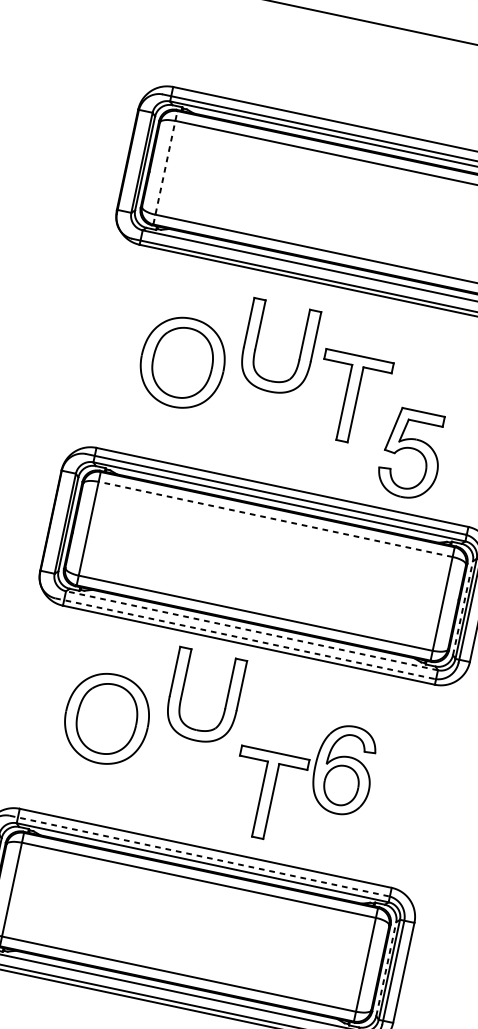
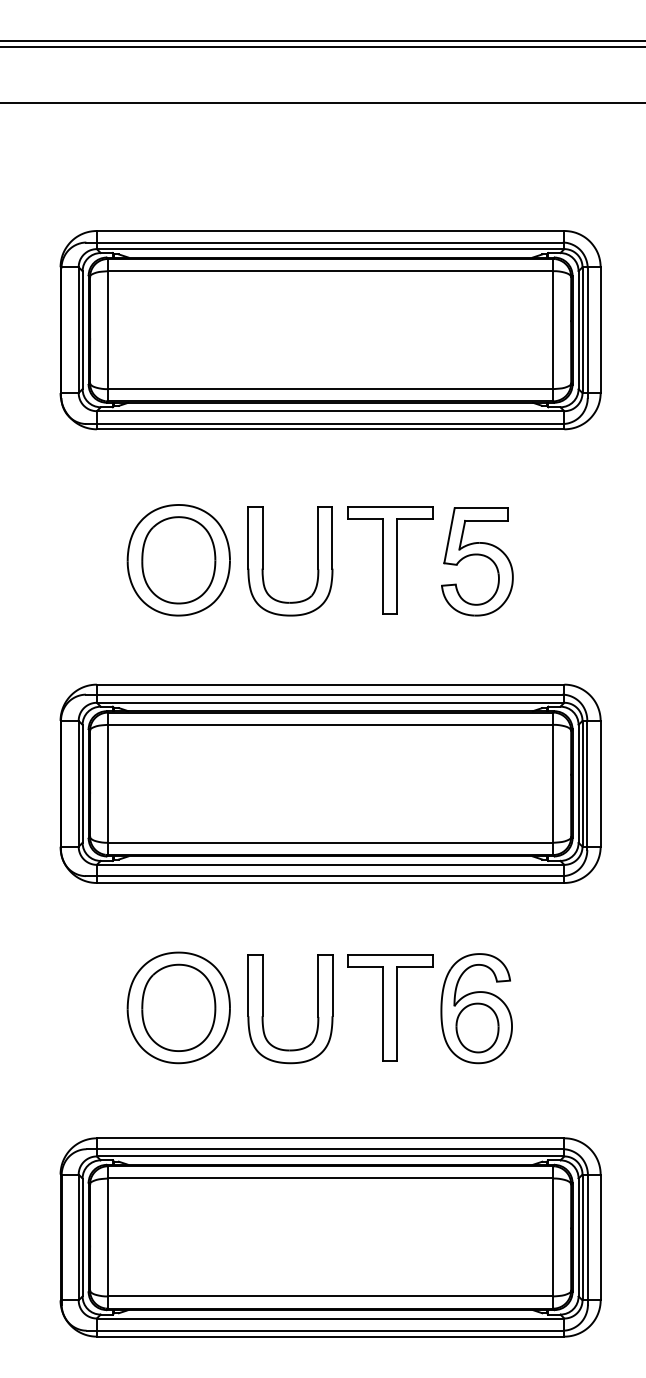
line: (165, 167) -> (108, 329), dashed -> solid
part: (257, 343) -> (263, 561), moved
part: (411, 454) -> (477, 561), moved
line: (275, 519) -> (330, 724), dashed -> solid
line: (462, 607) -> (578, 783), dashed -> solid
line: (251, 630) -> (330, 864), dashed -> solid
line: (244, 638) -> (323, 876), dashed -> solid
part: (182, 693) -> (263, 1009), moved
part: (266, 794) -> (390, 1007), moved
line: (199, 856) -> (325, 1149), dashed -> solid
line: (386, 969) -> (578, 1237), dashed -> solid

